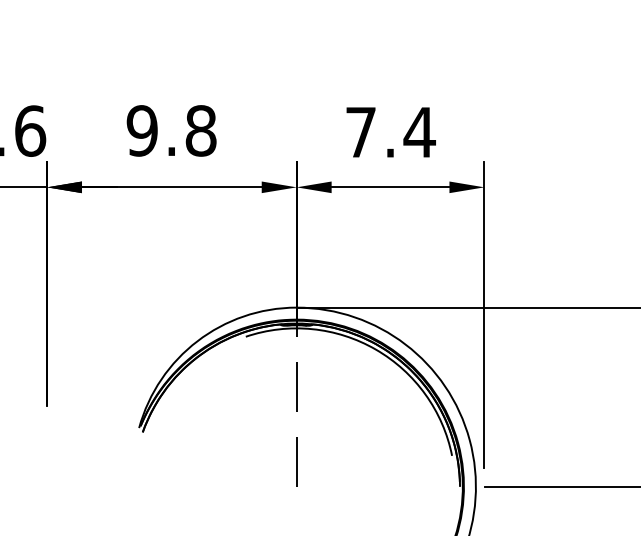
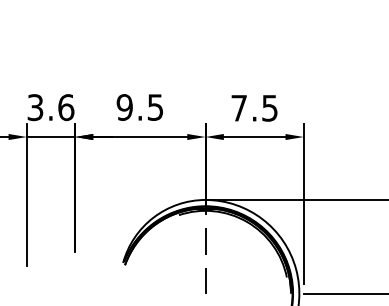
text: (200, 130) -> (155, 107), 9.8 -> 9.5
text: (418, 132) -> (269, 108), 7.4 -> 7.5

